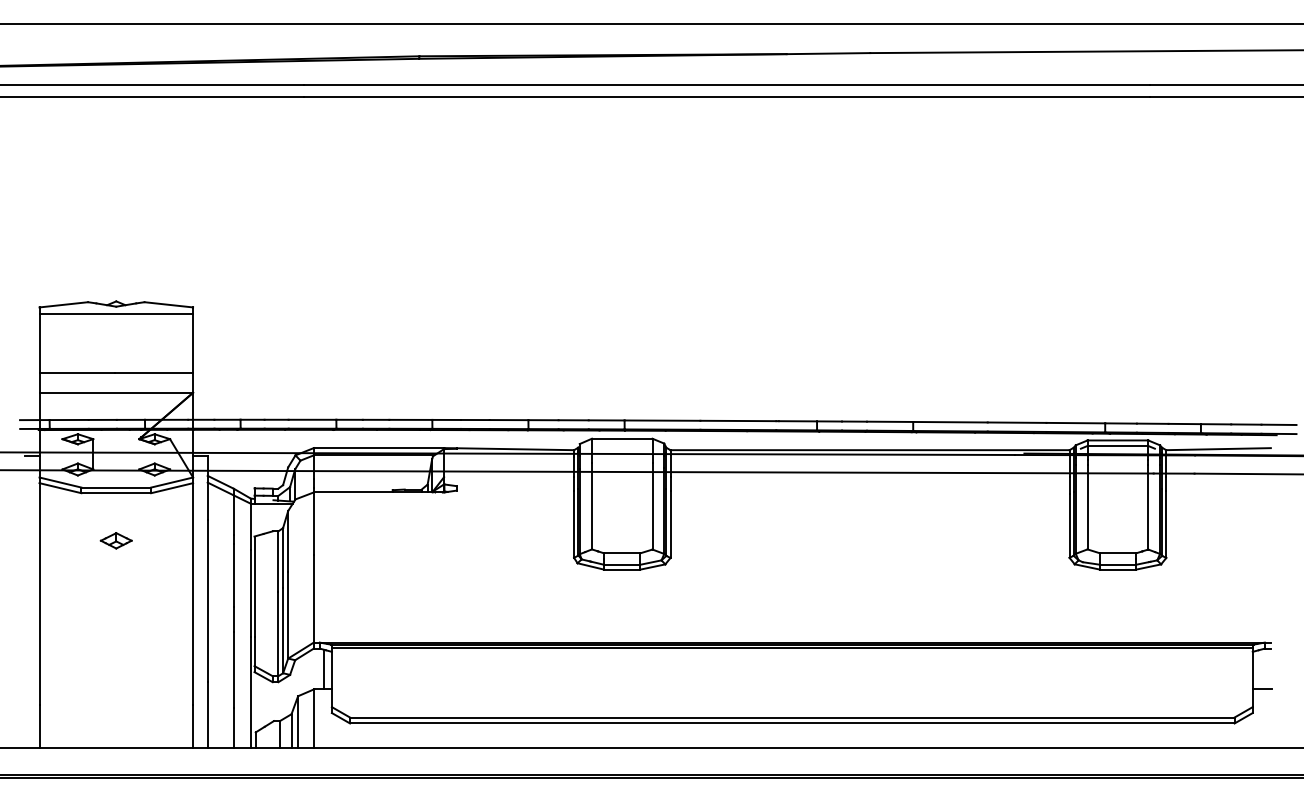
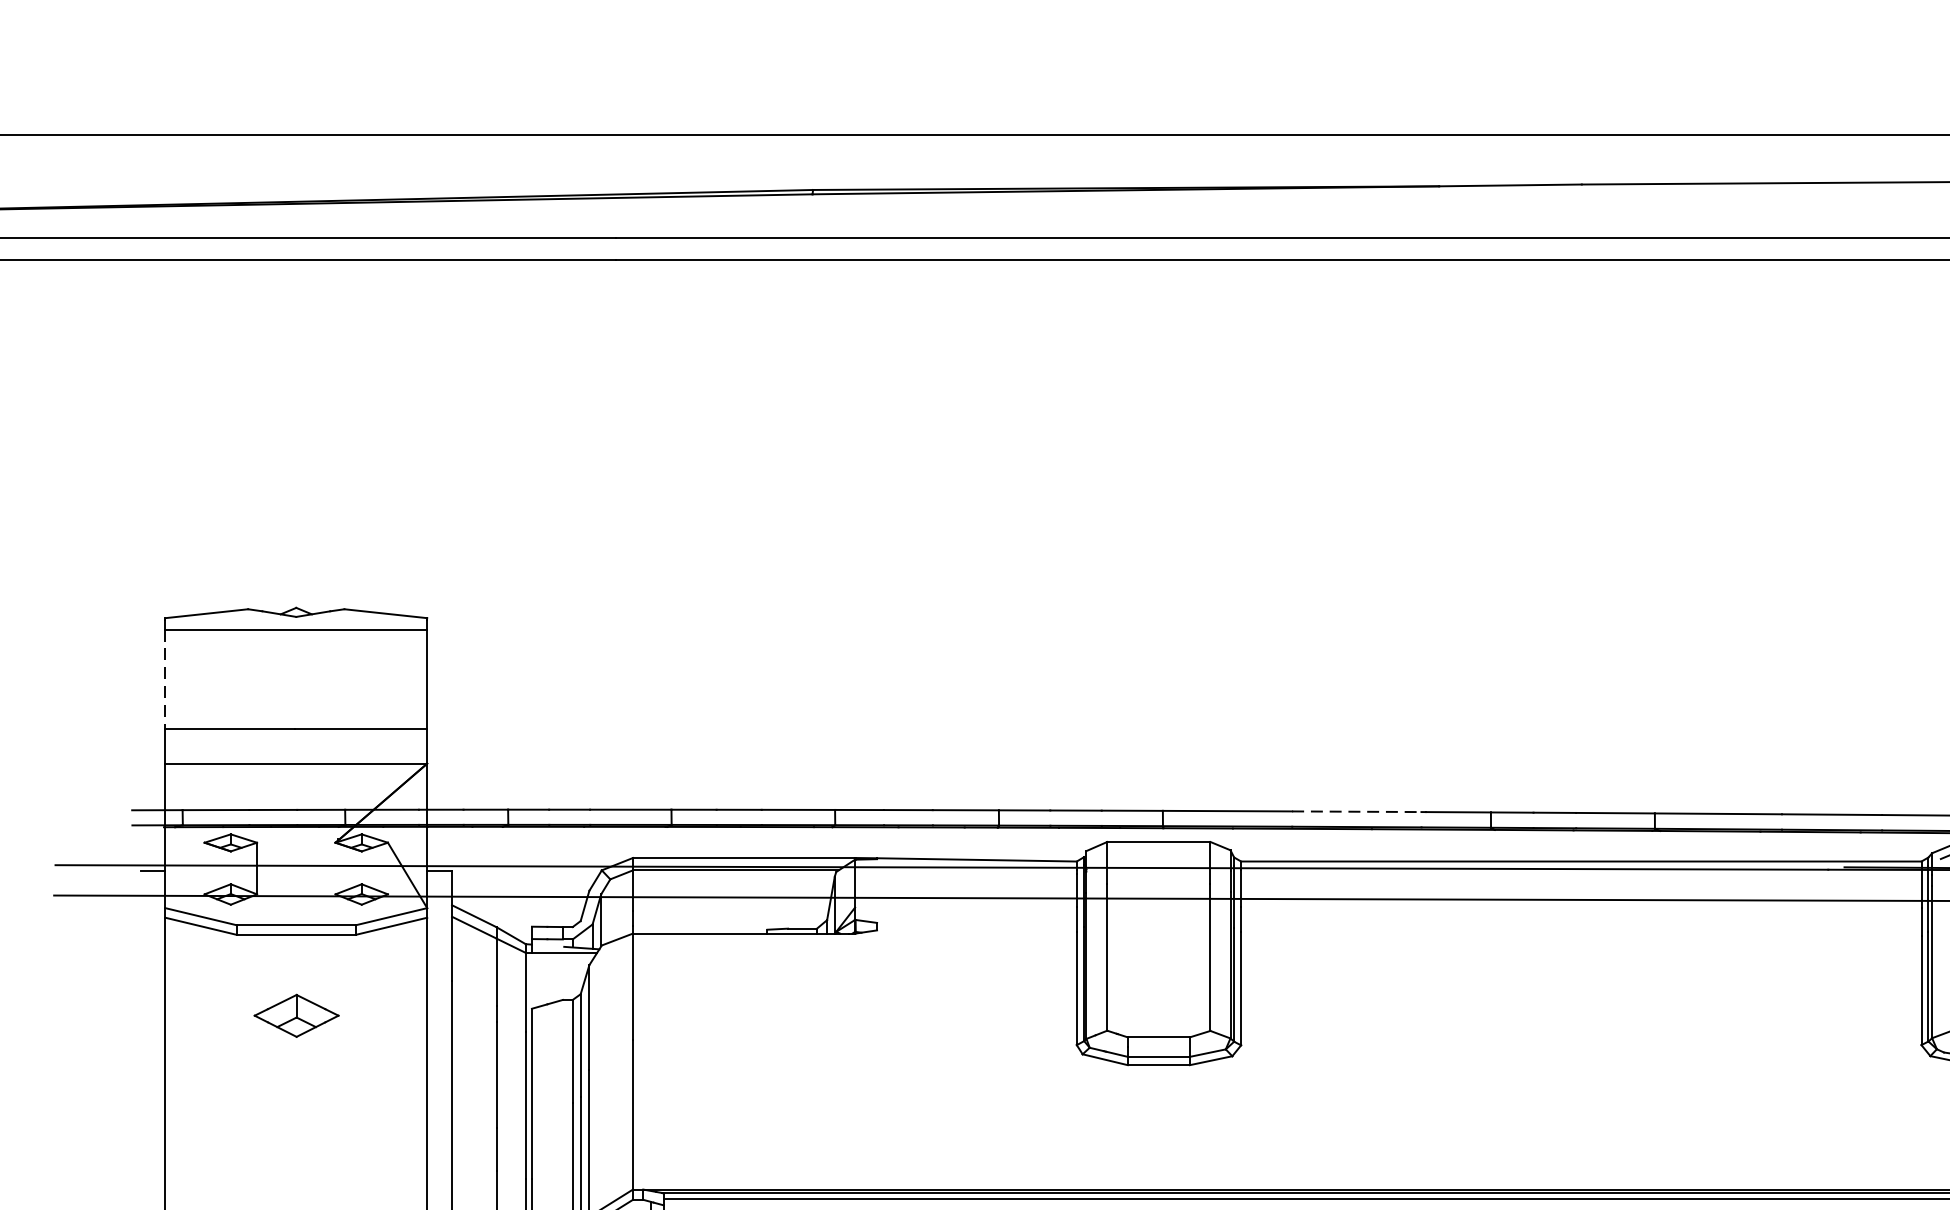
line: (39, 343) -> (165, 679), solid -> dashed
line: (738, 420) -> (1357, 810), solid -> dashed
part: (115, 540) -> (294, 1015), size x1.6

